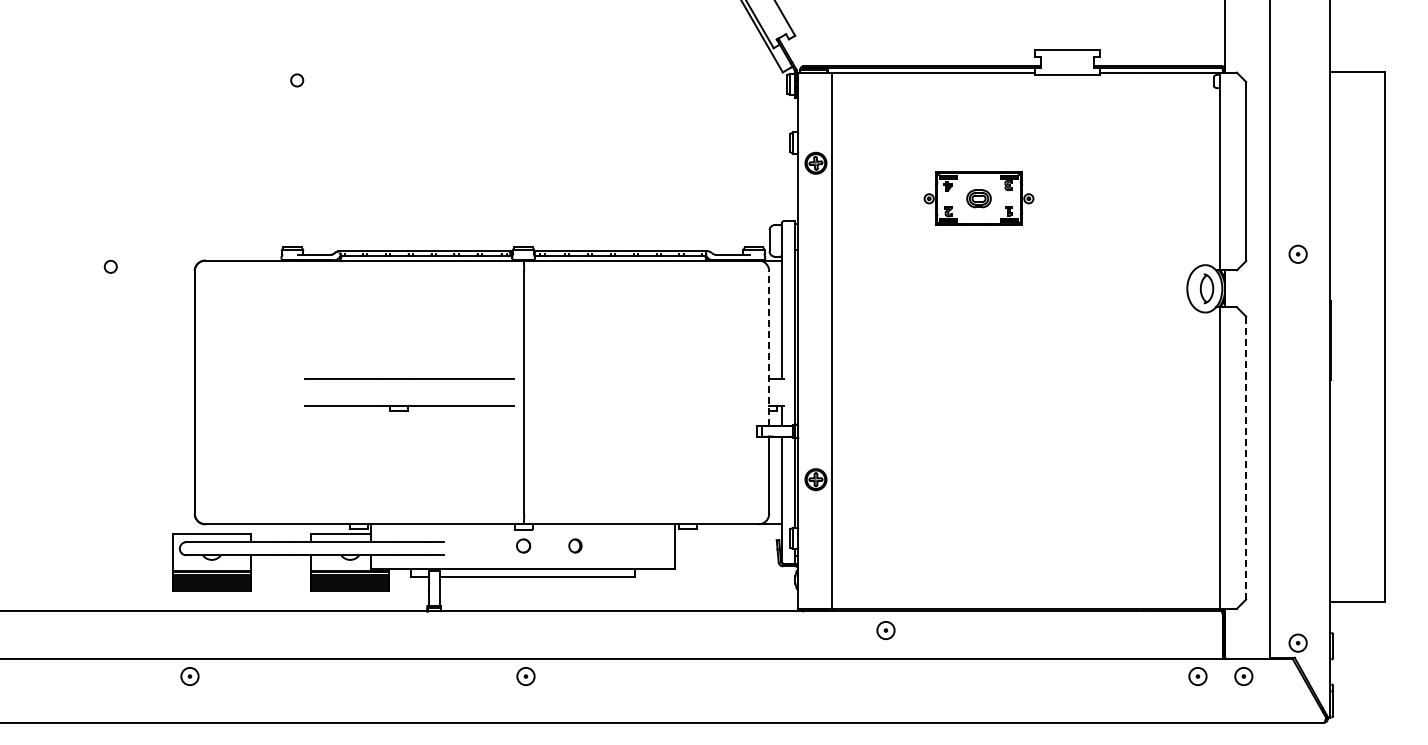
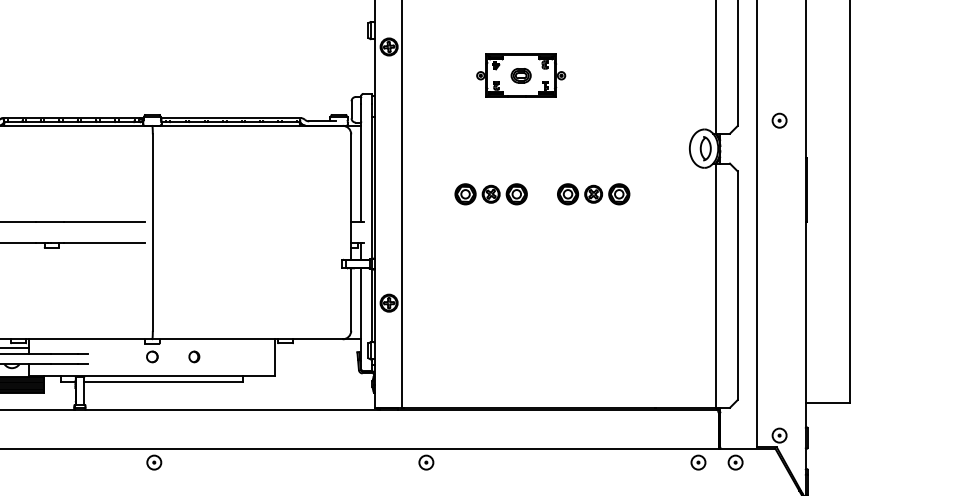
part: (941, 344) -> (490, 193), added
part: (1068, 344) -> (593, 193), added
line: (769, 348) -> (351, 196), dashed -> solid
line: (1246, 457) -> (737, 285), dashed -> solid
part: (885, 630) -> (426, 462), moved

